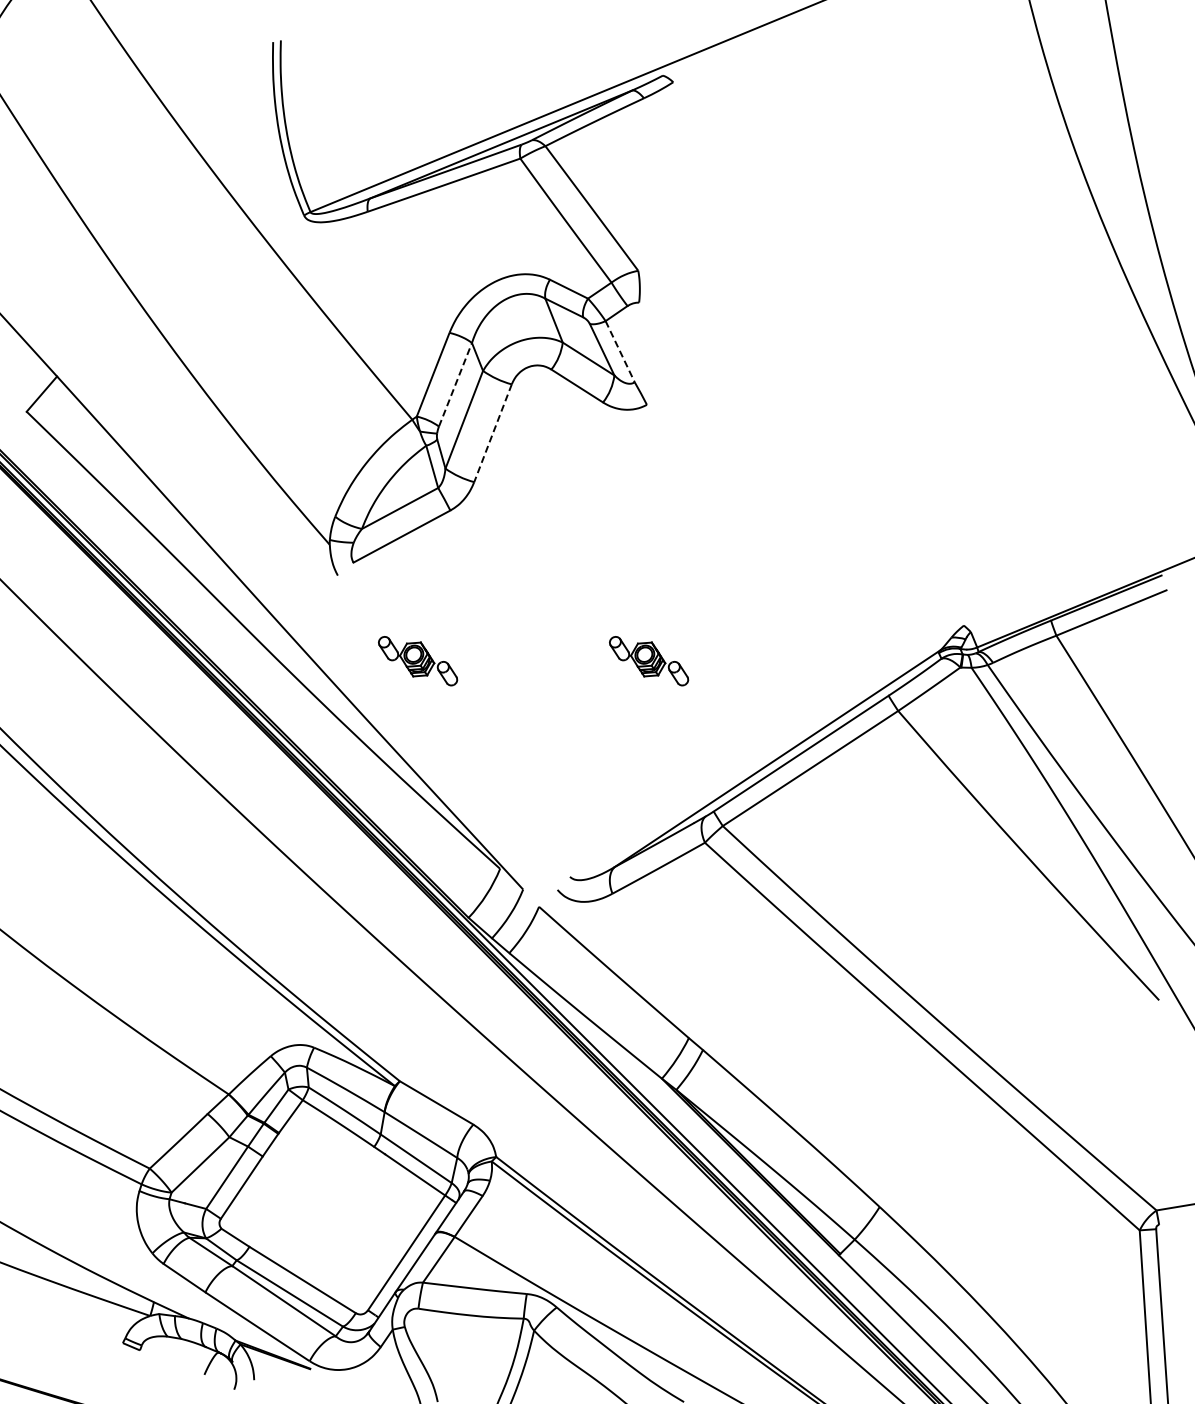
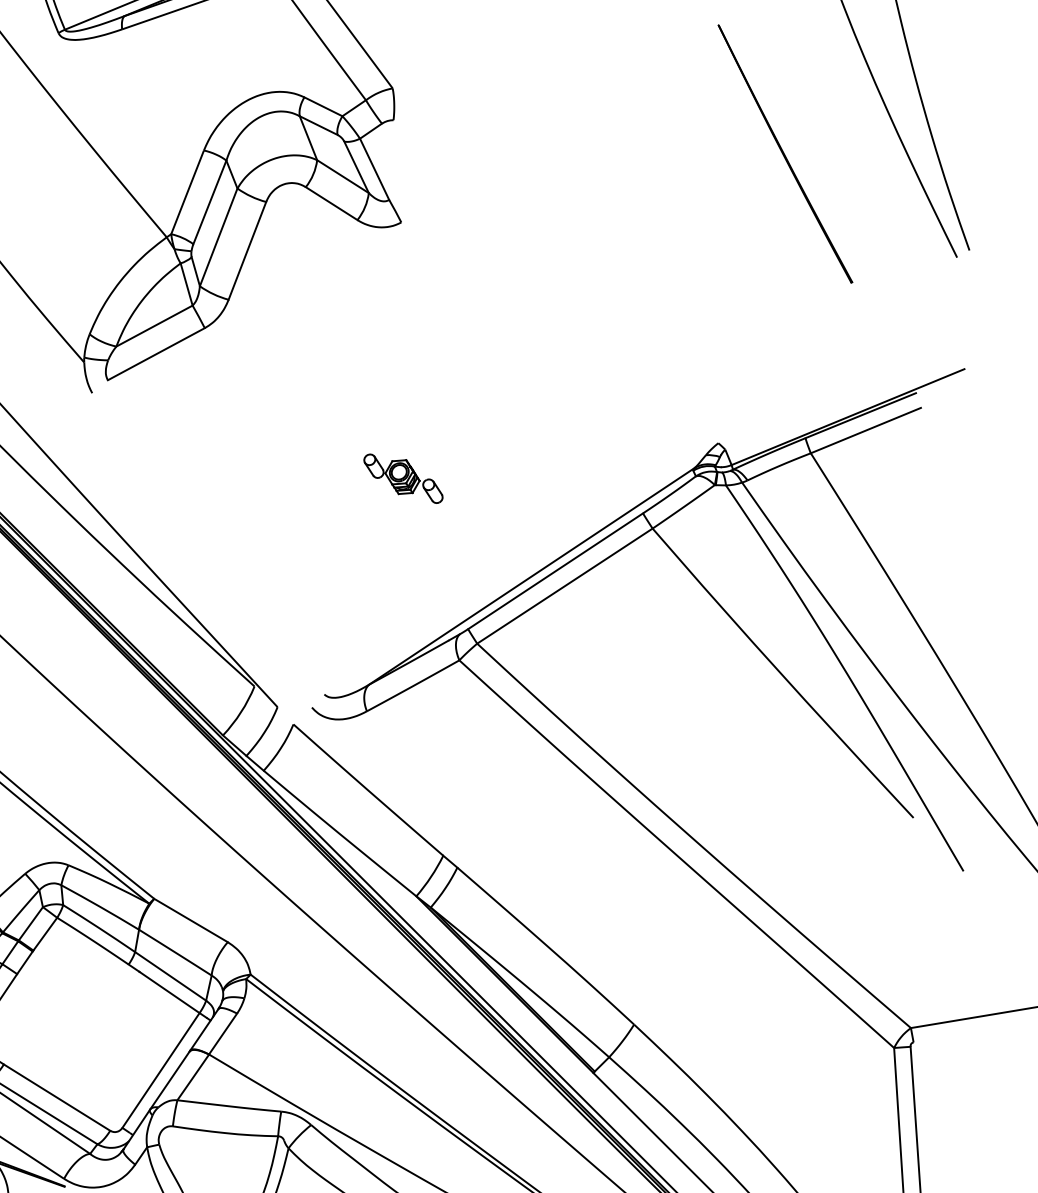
part: (1030, 336) -> (784, 154), added
line: (620, 351) -> (374, 169), dashed -> solid
line: (455, 384) -> (209, 202), dashed -> solid
line: (492, 433) -> (246, 251), dashed -> solid
part: (418, 661) -> (172, 479), removed

